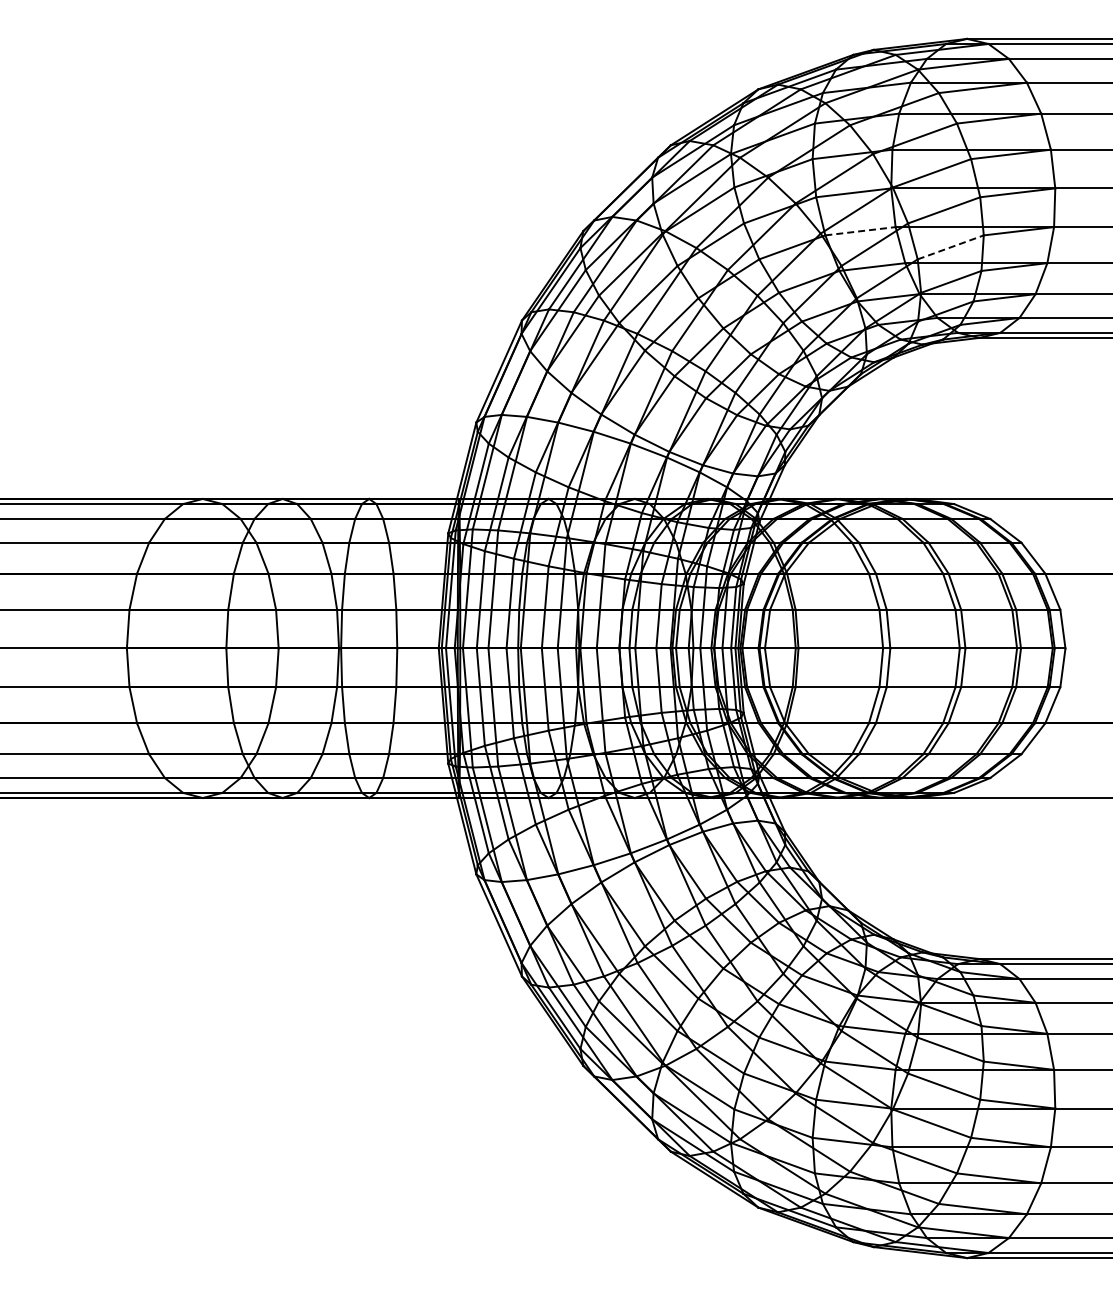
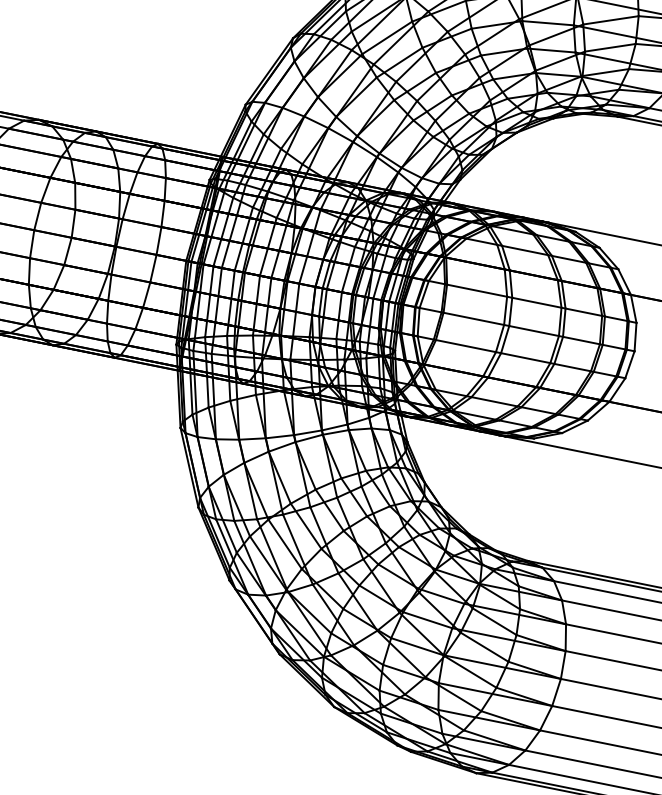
line: (860, 231) -> (548, 23), dashed -> solid
line: (951, 247) -> (610, 47), dashed -> solid

